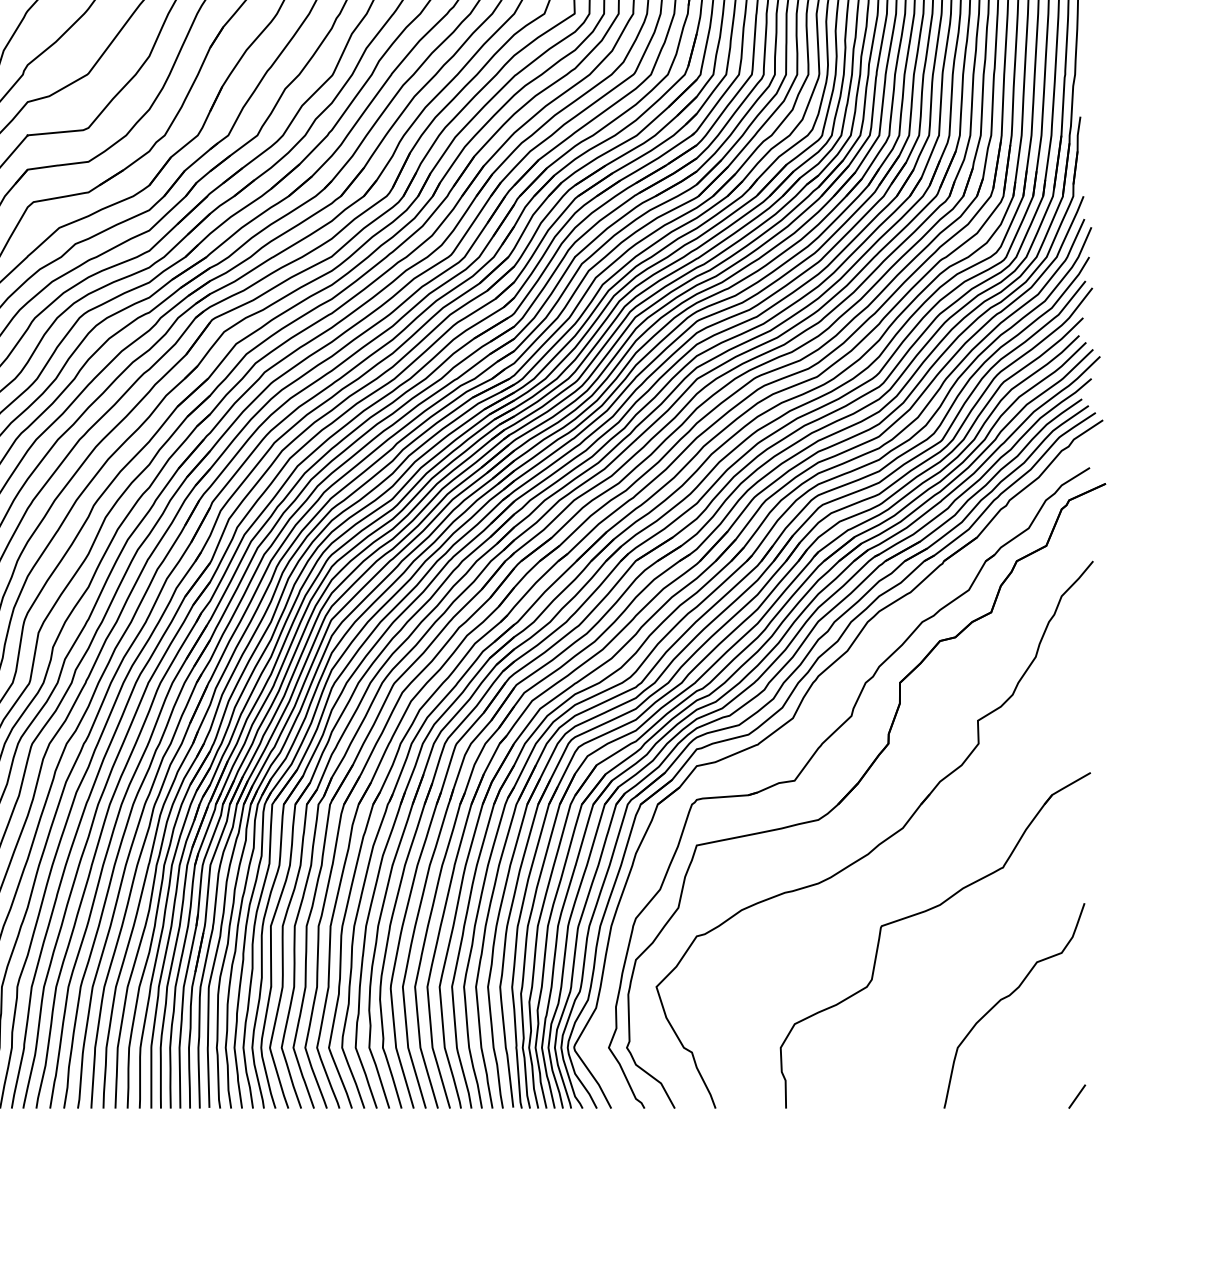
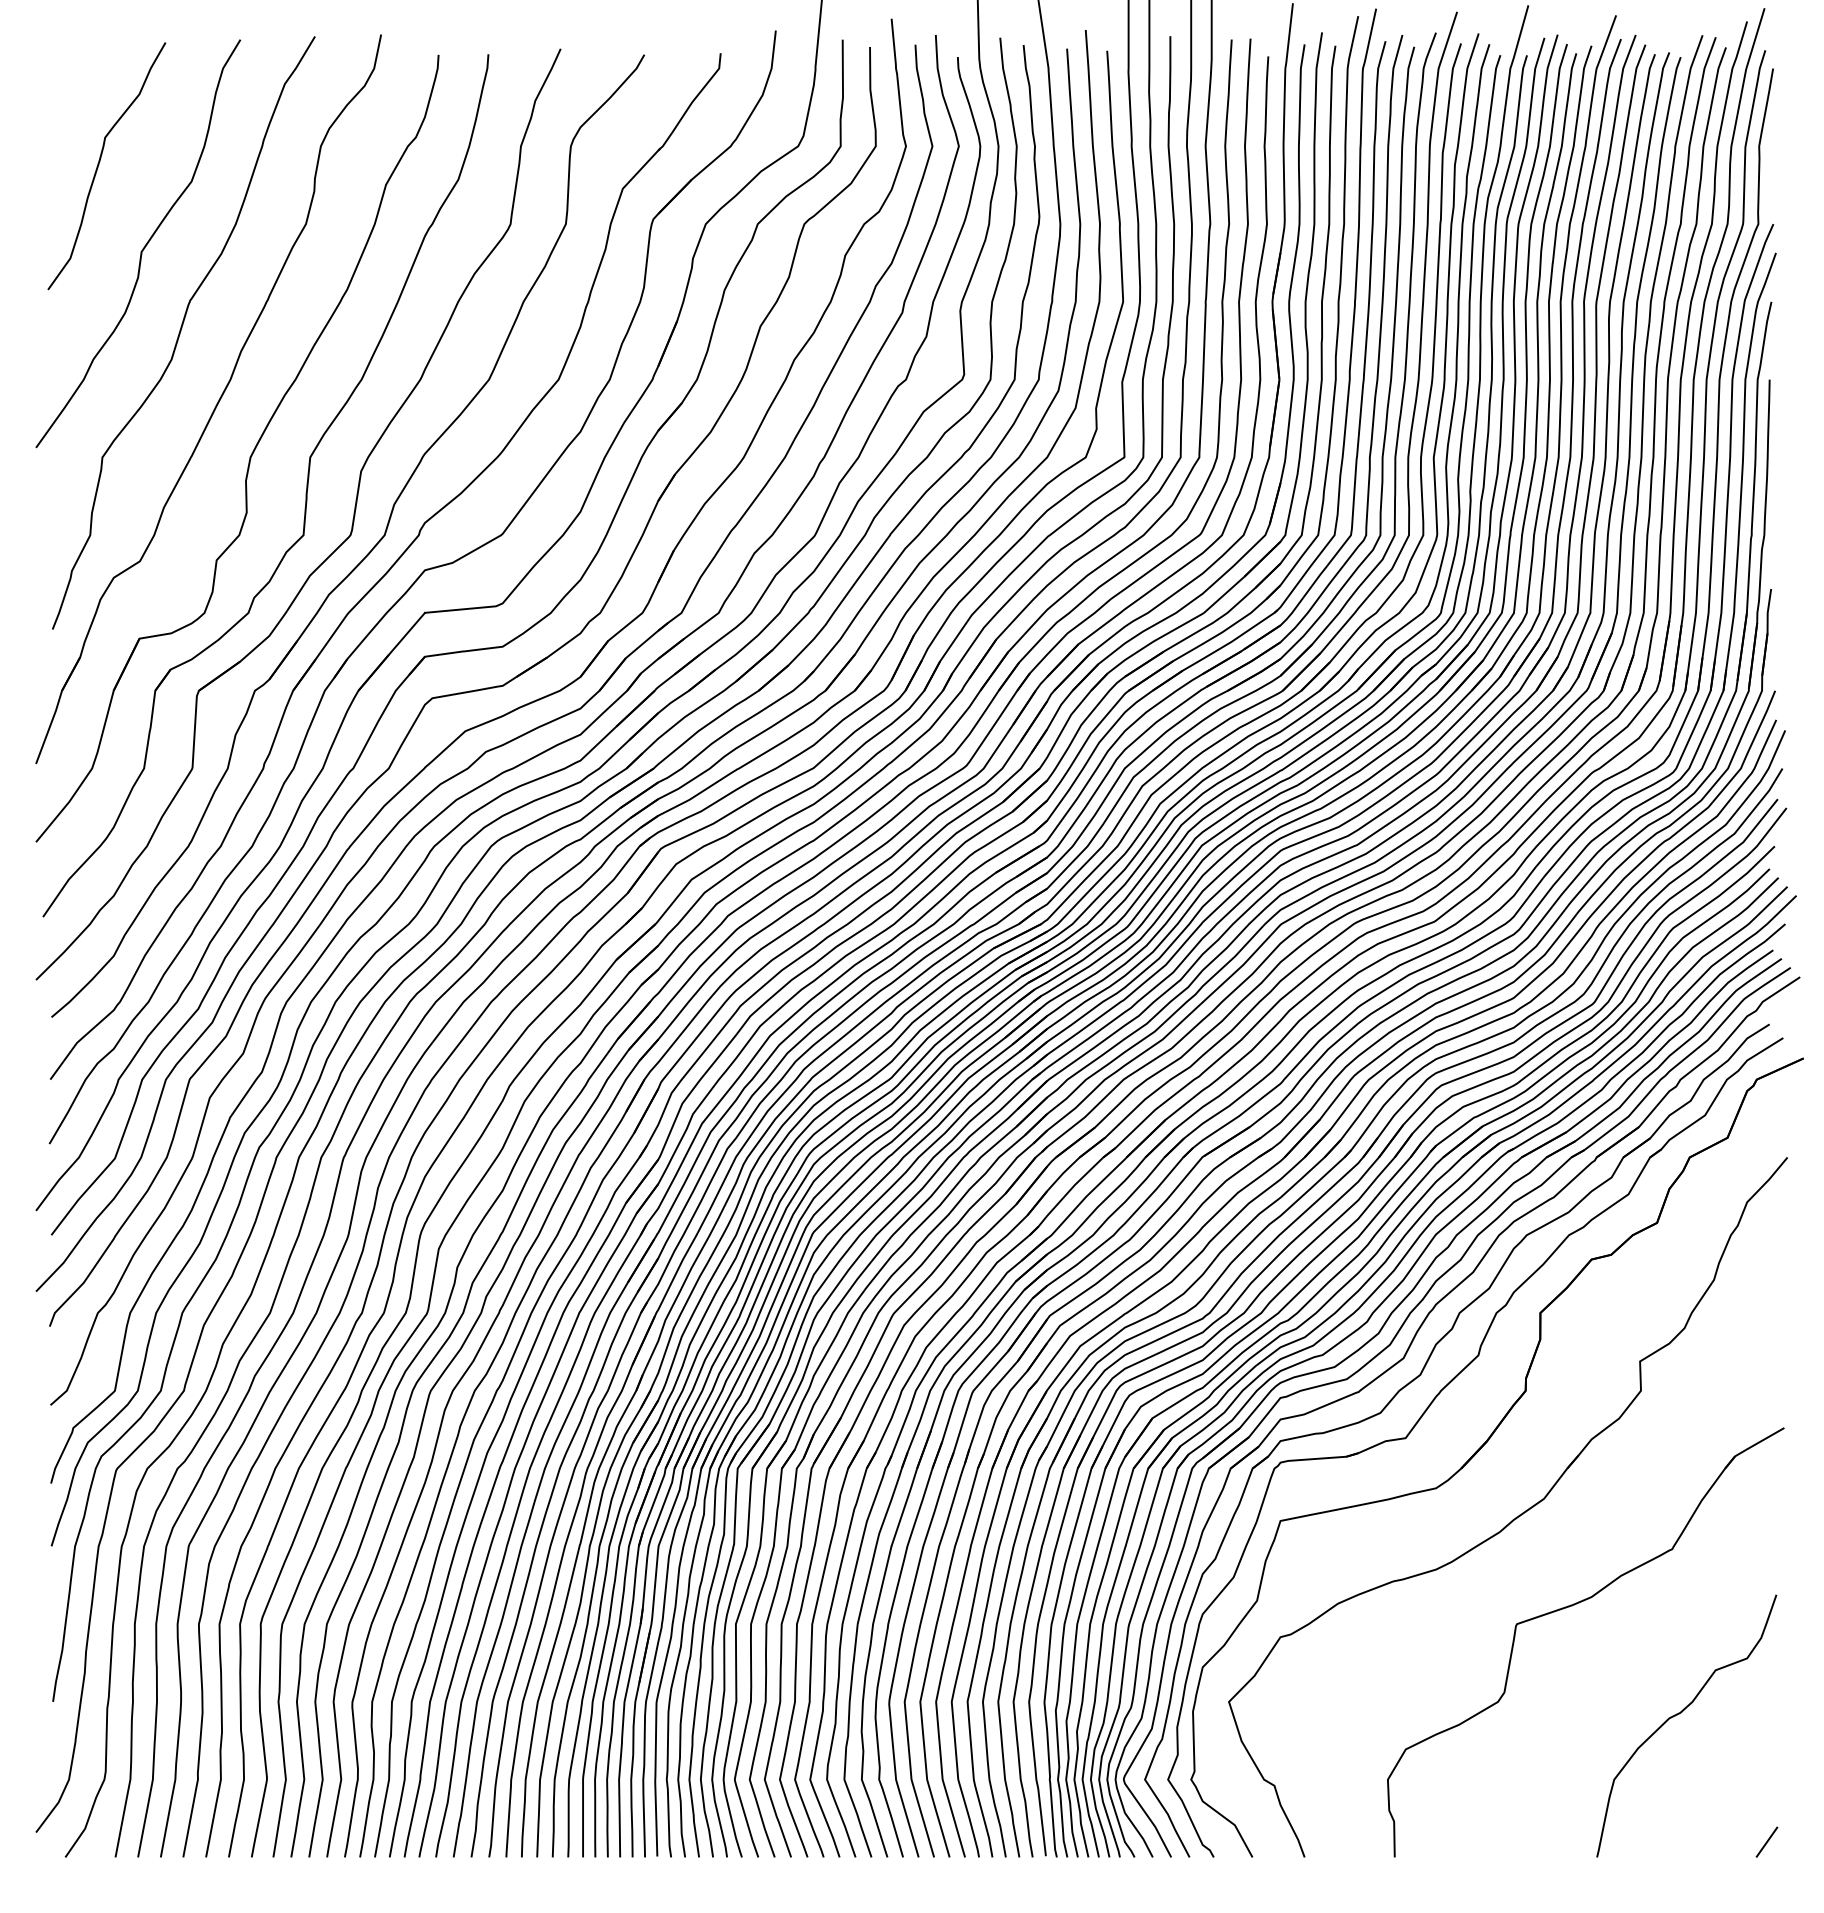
part: (796, 739) -> (1408, 1385), added

